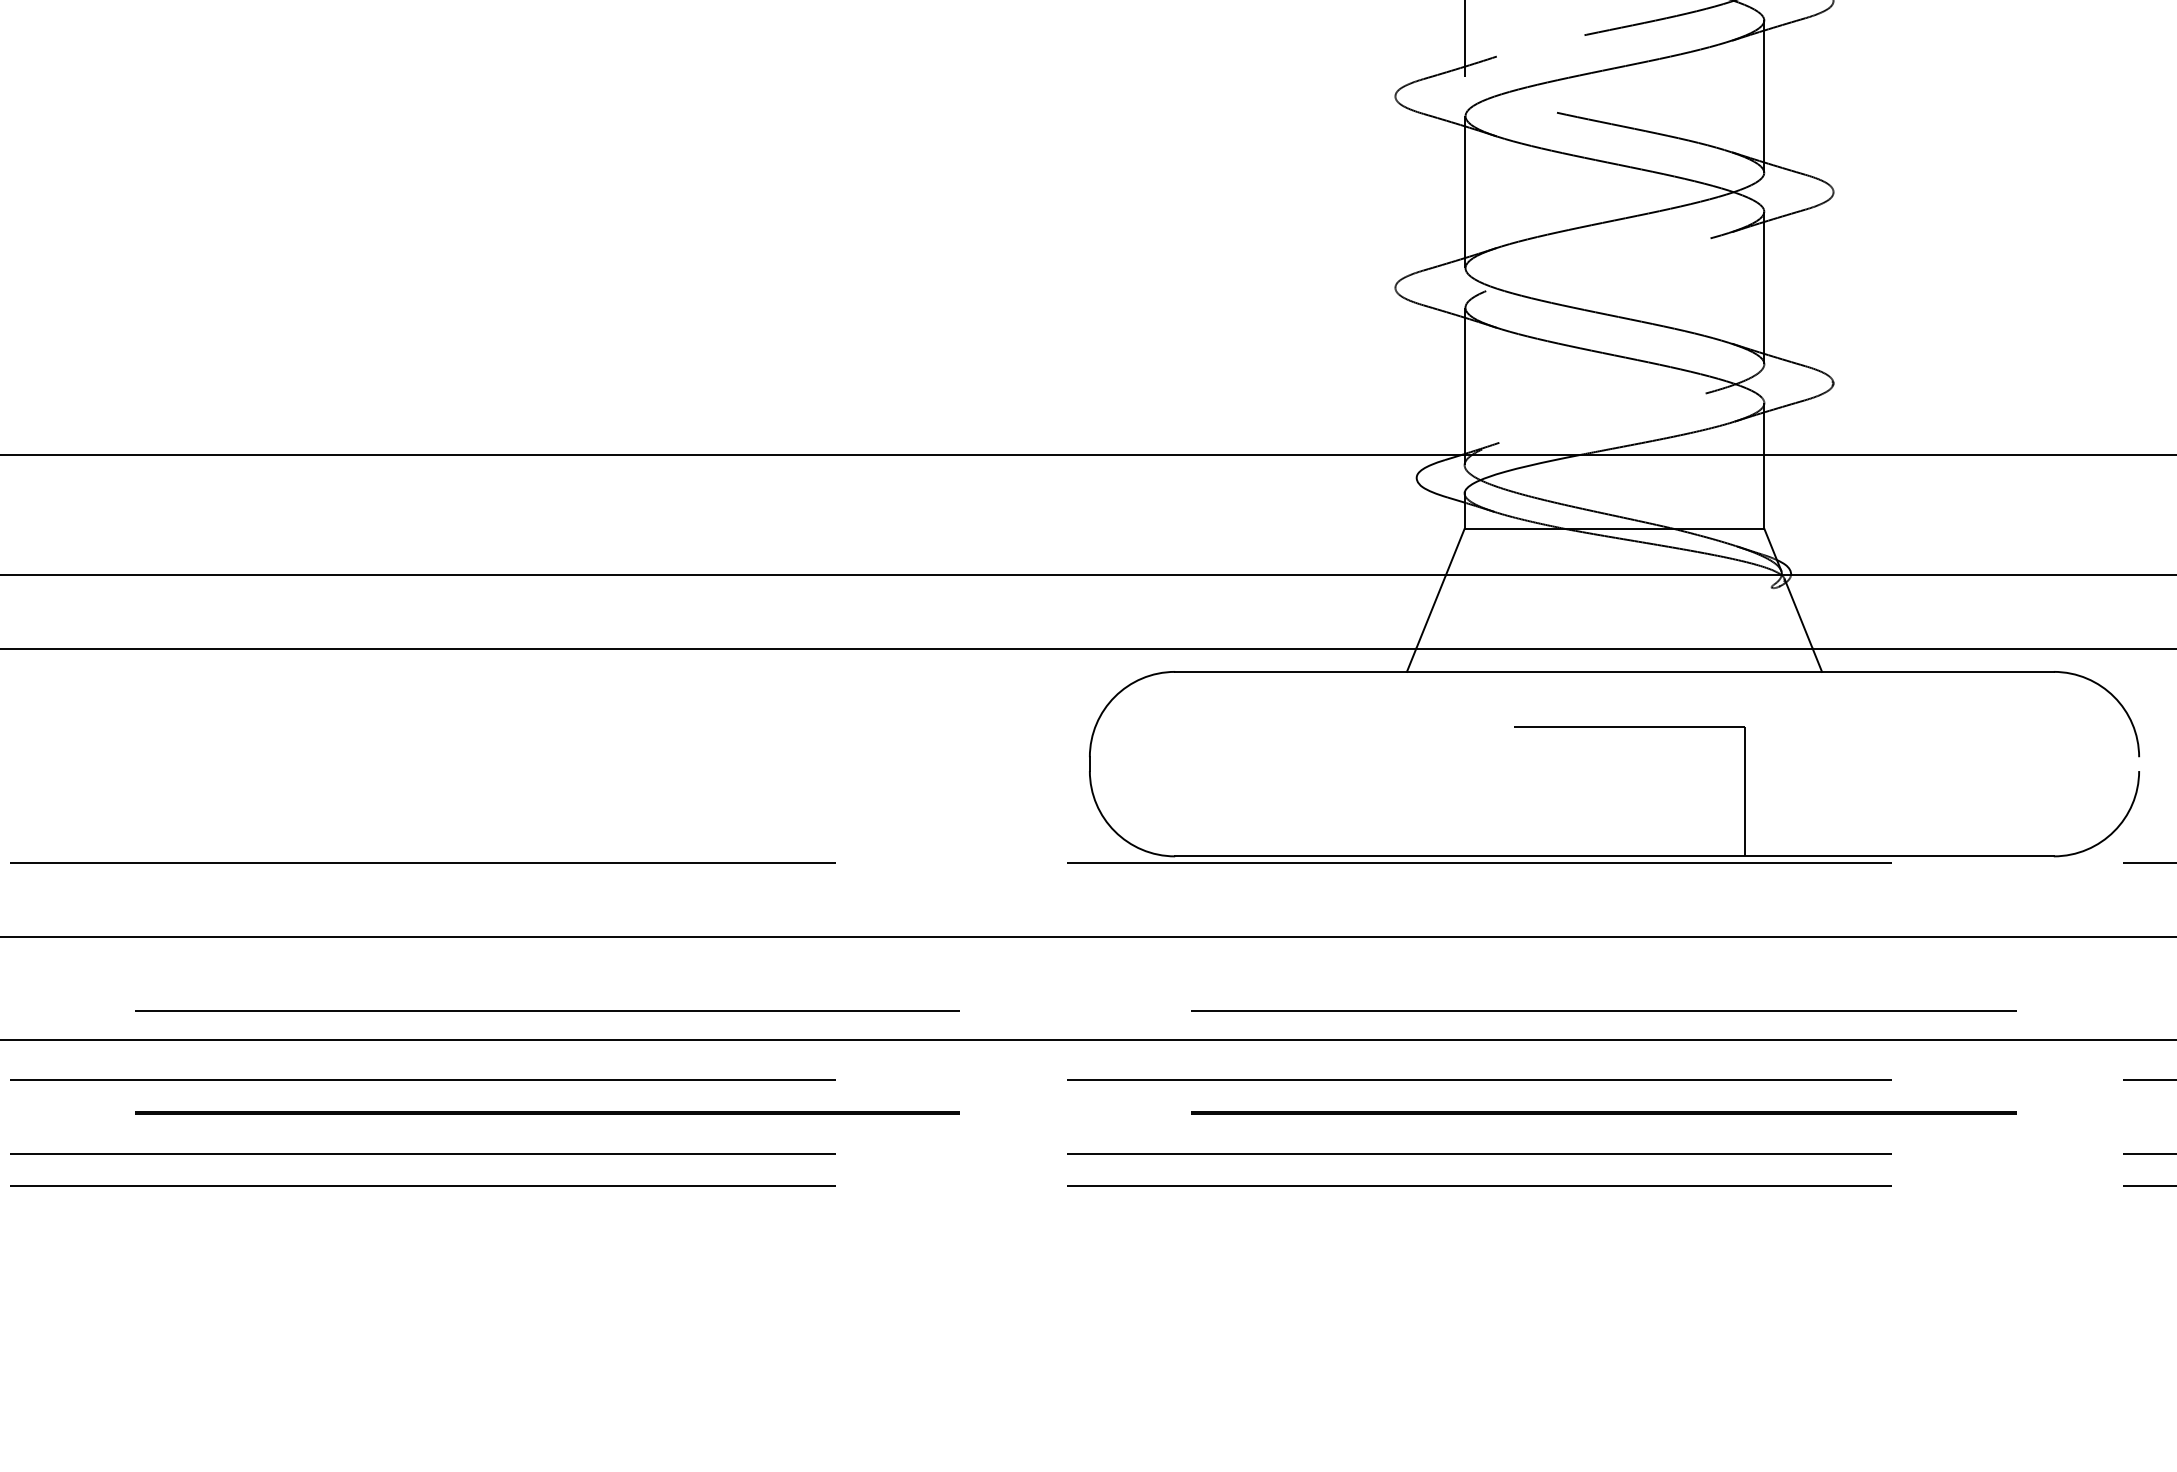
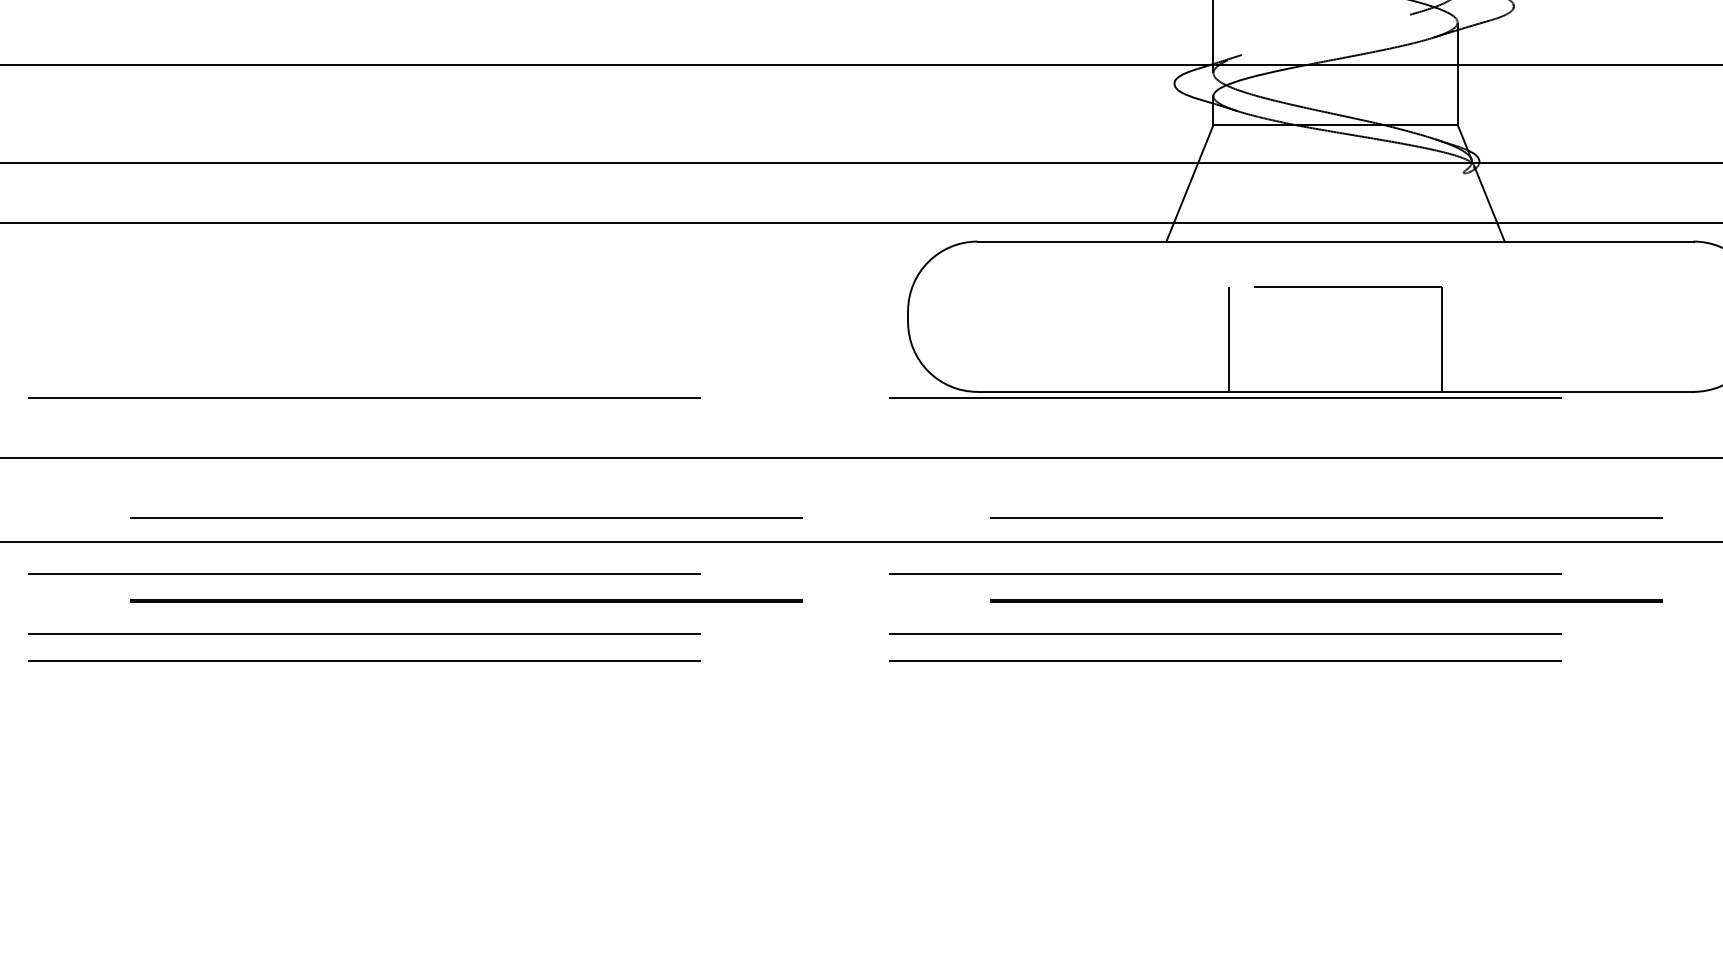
line: (1484, 791) -> (1229, 339), added

